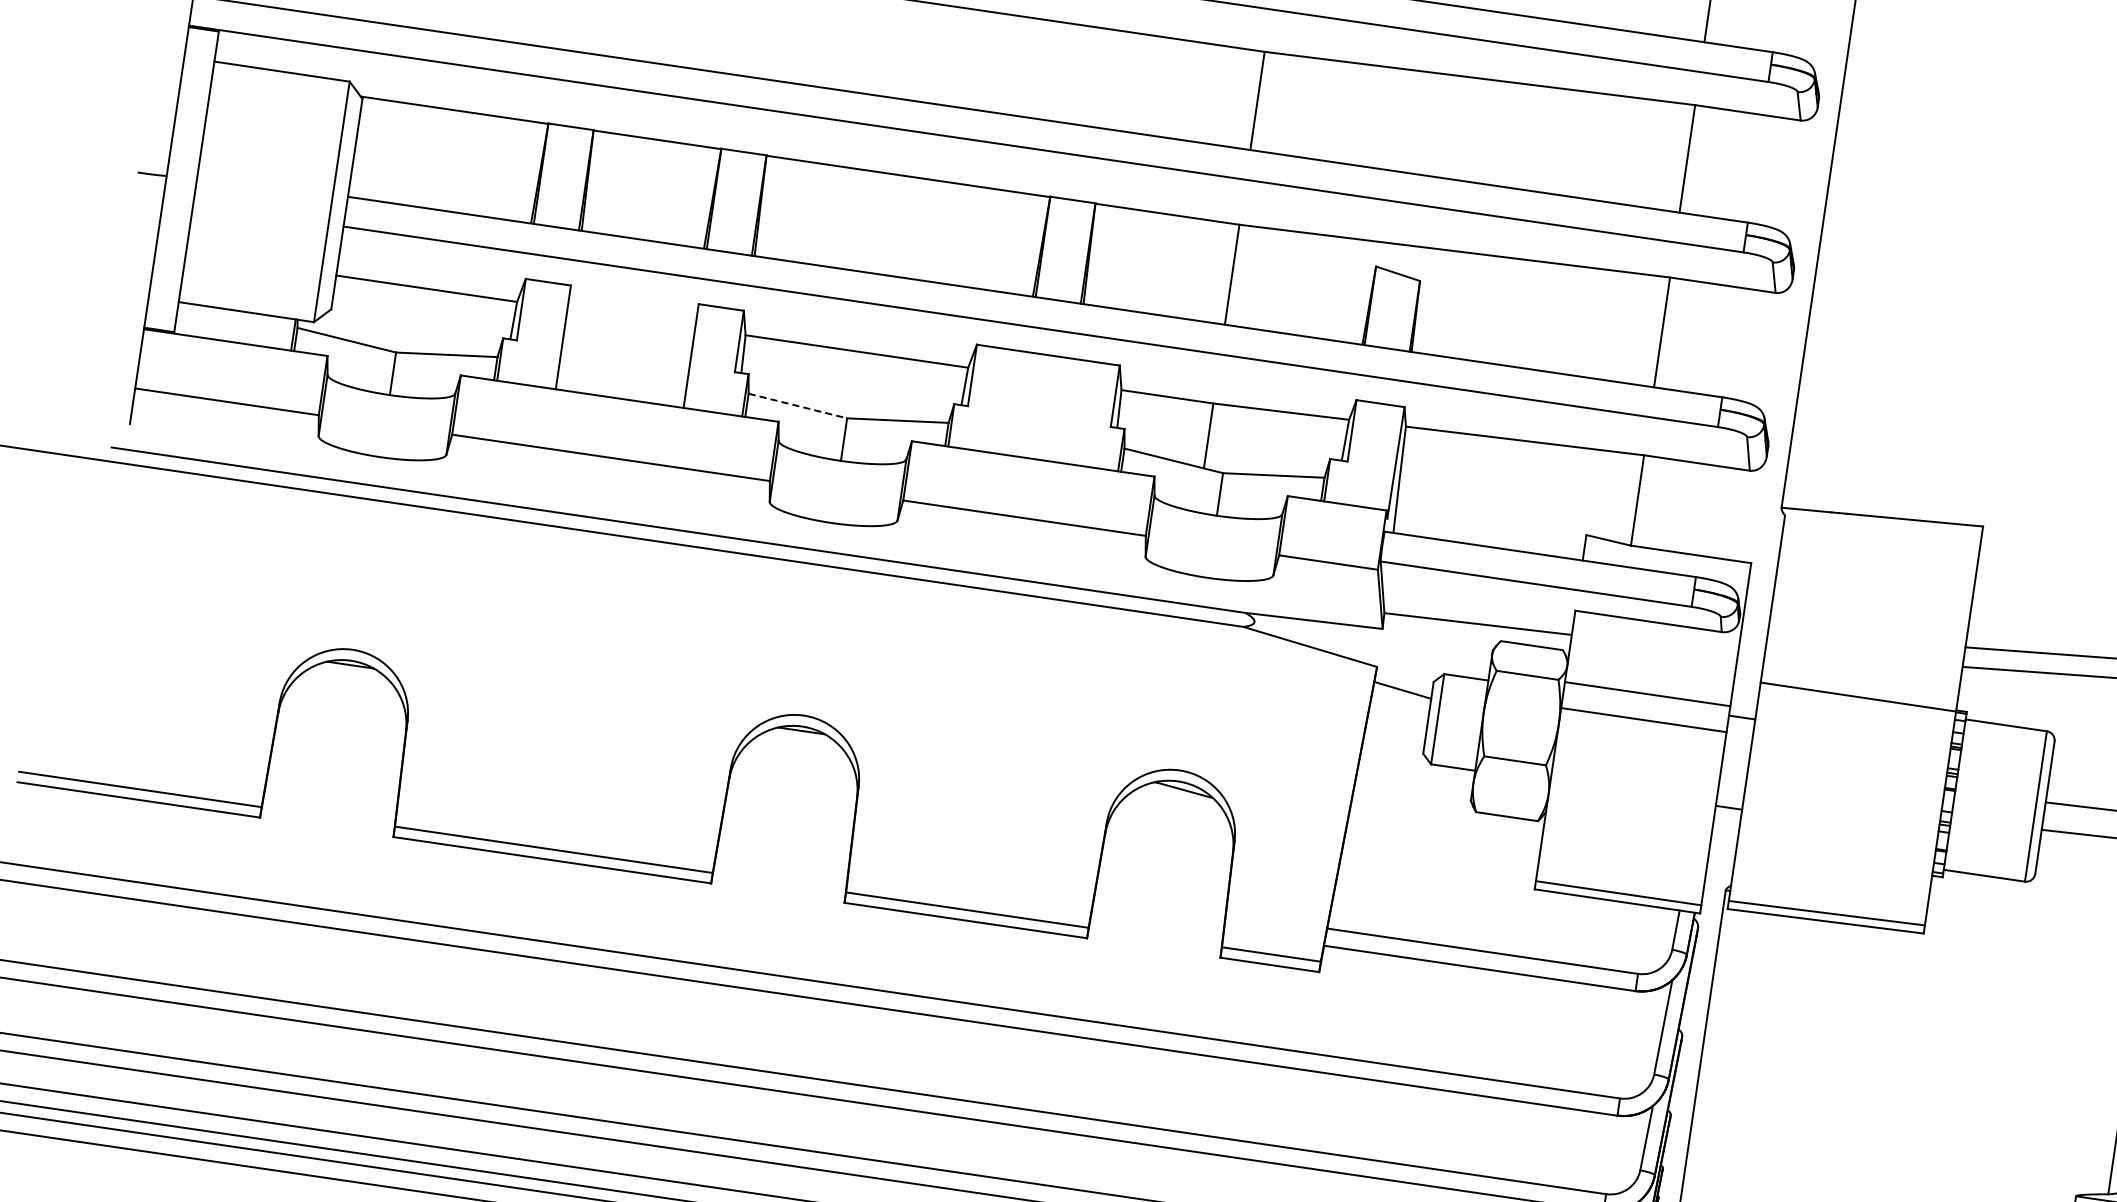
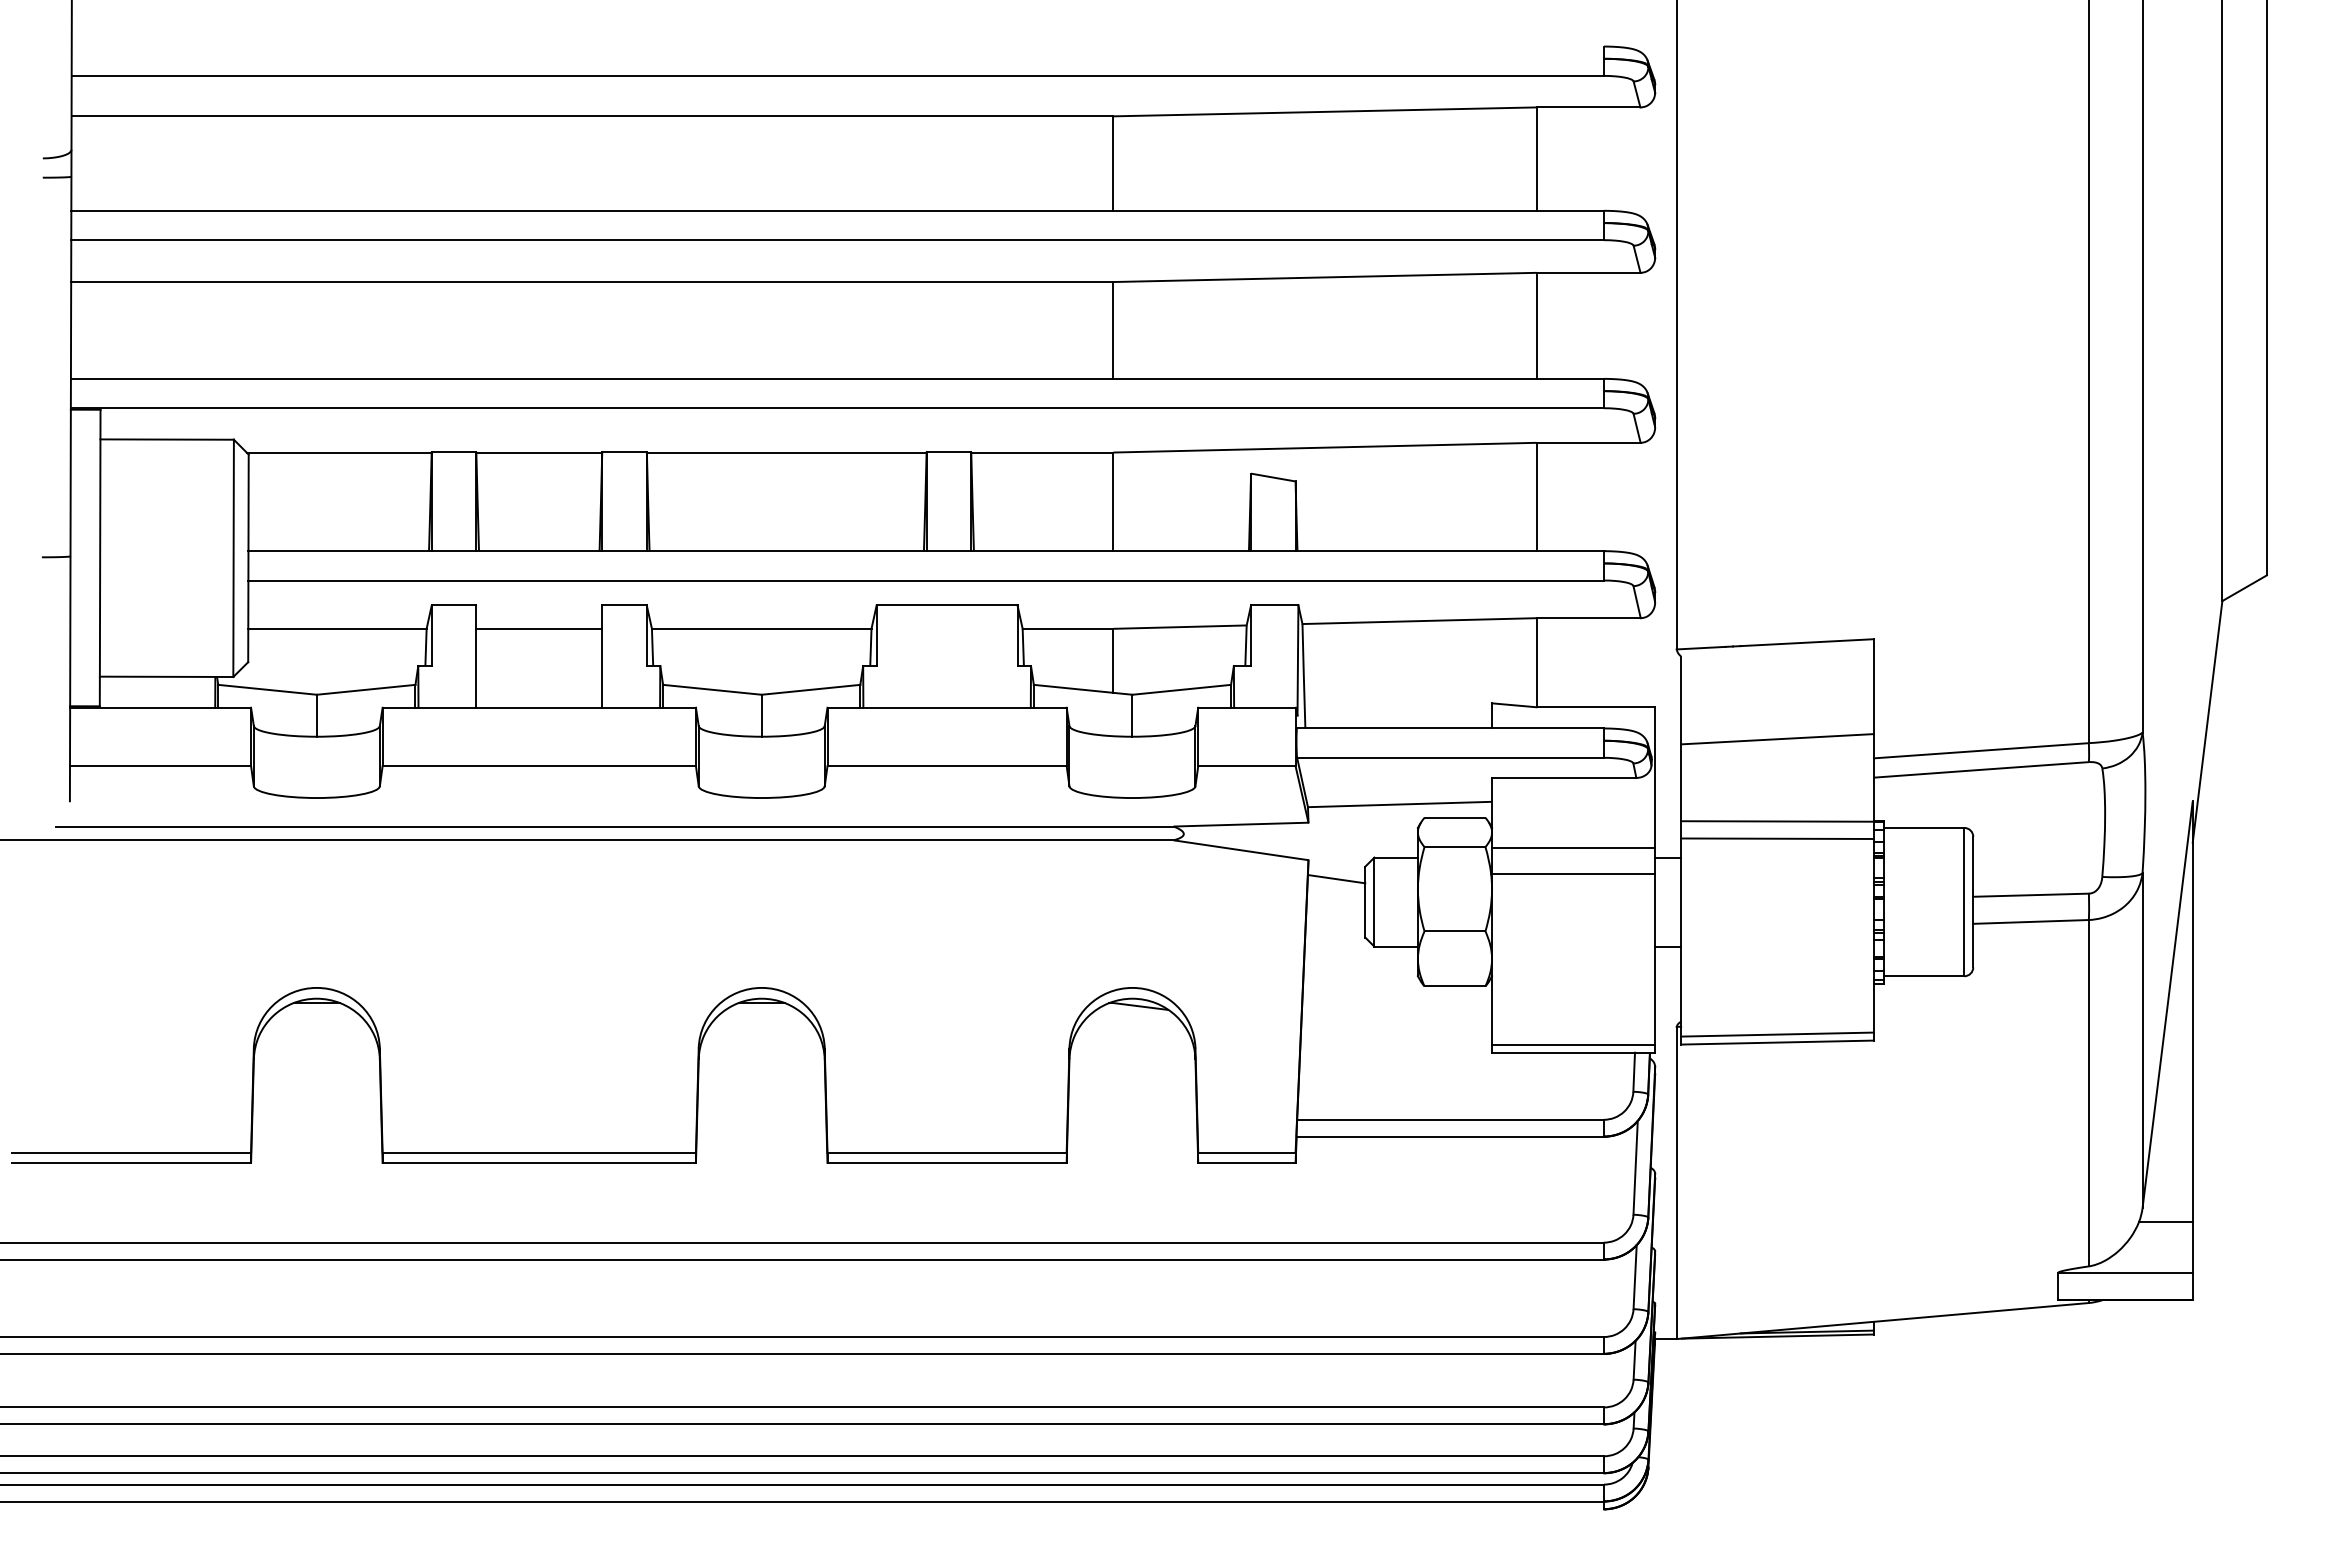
line: (631, 318) -> (539, 628), added
line: (798, 405) -> (712, 689), dashed -> solid
line: (1870, 613) -> (1777, 739), added
line: (1855, 714) -> (1777, 838), added

